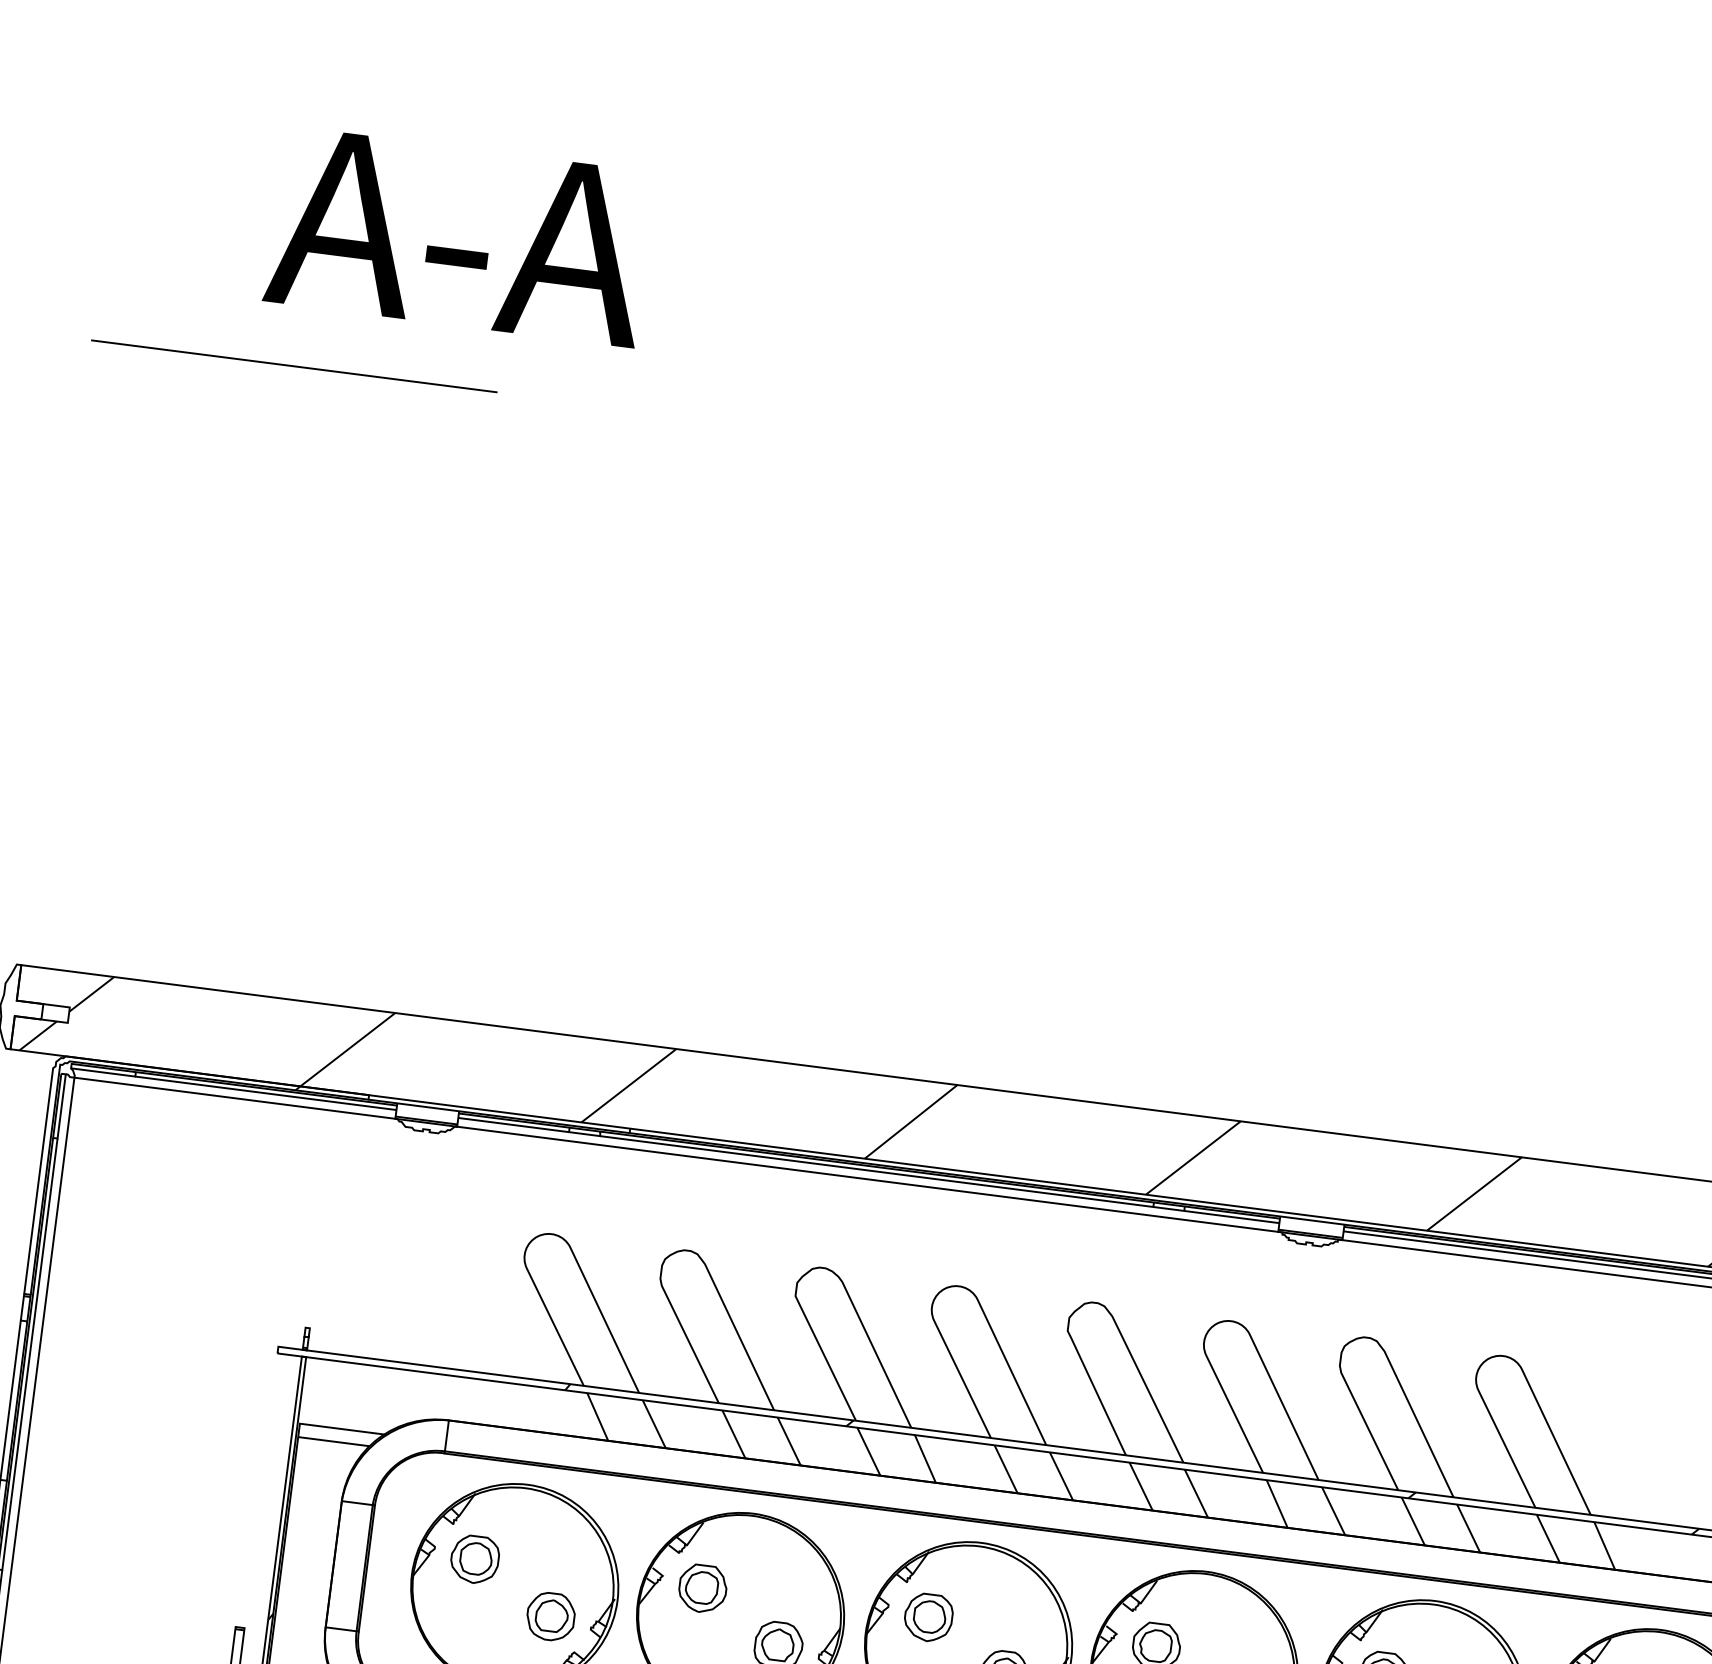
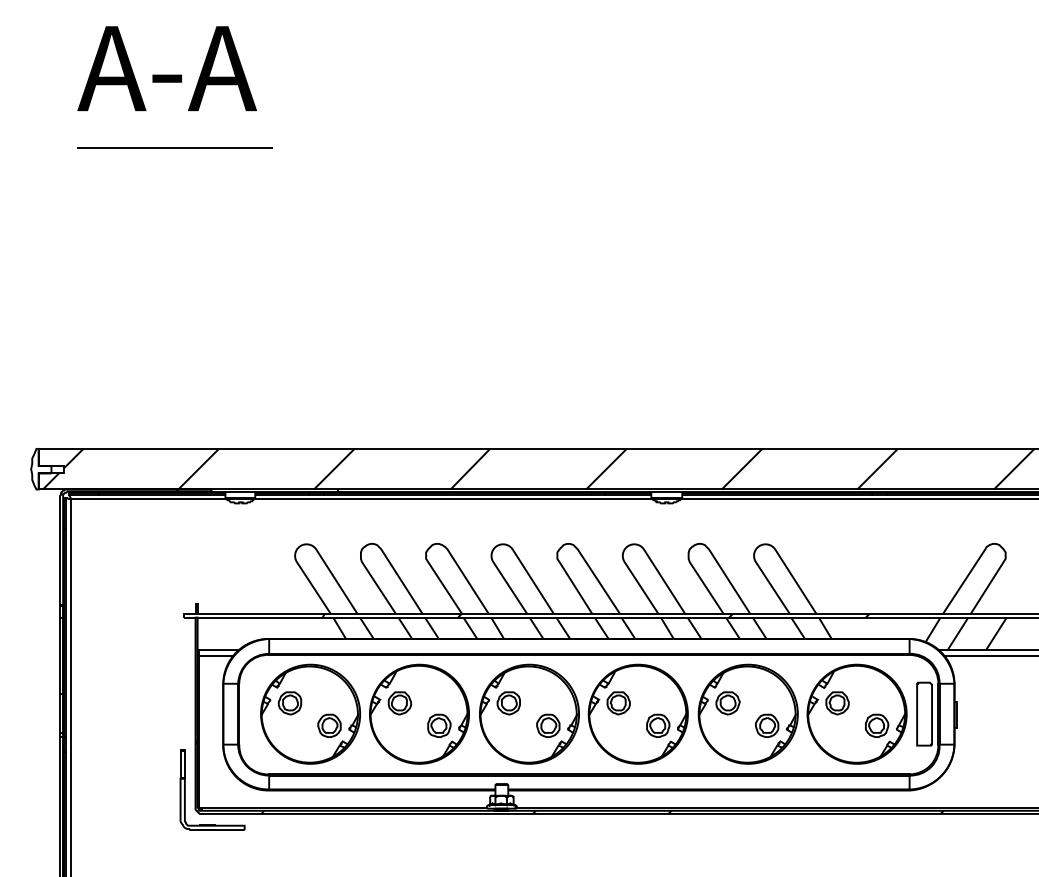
text: (457, 236) -> (166, 68), moved
line: (293, 364) -> (174, 147), moved

